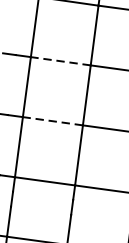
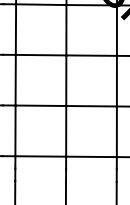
line: (60, 61) -> (40, 55), dashed -> solid
line: (52, 120) -> (40, 105), dashed -> solid

